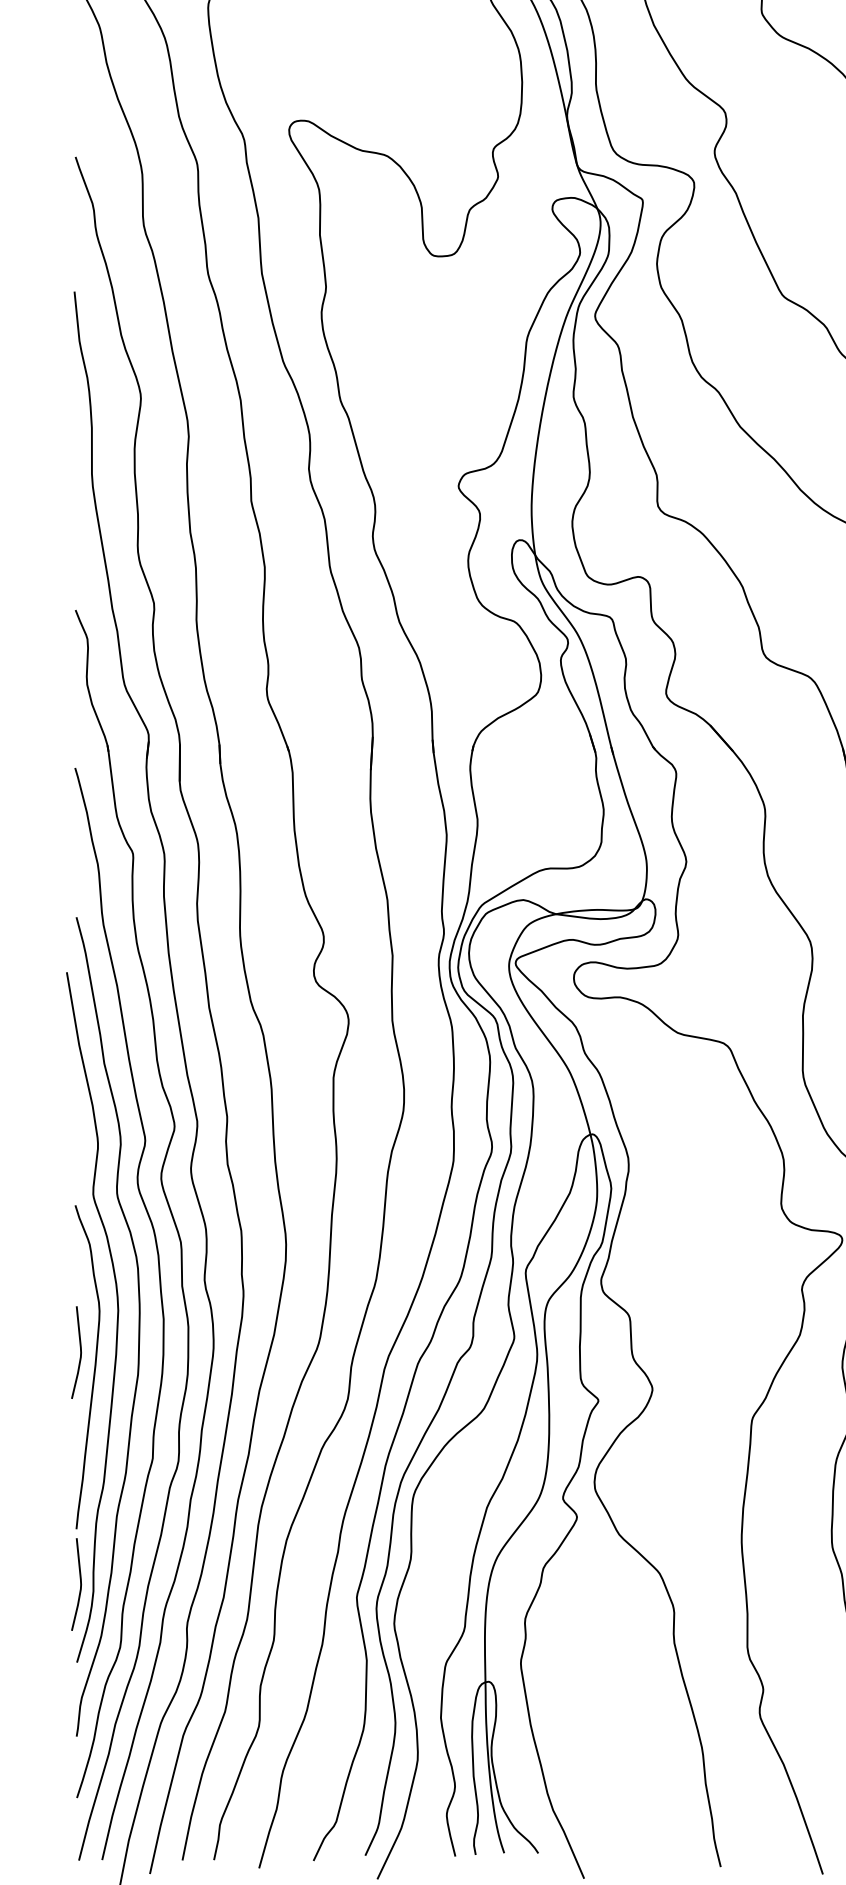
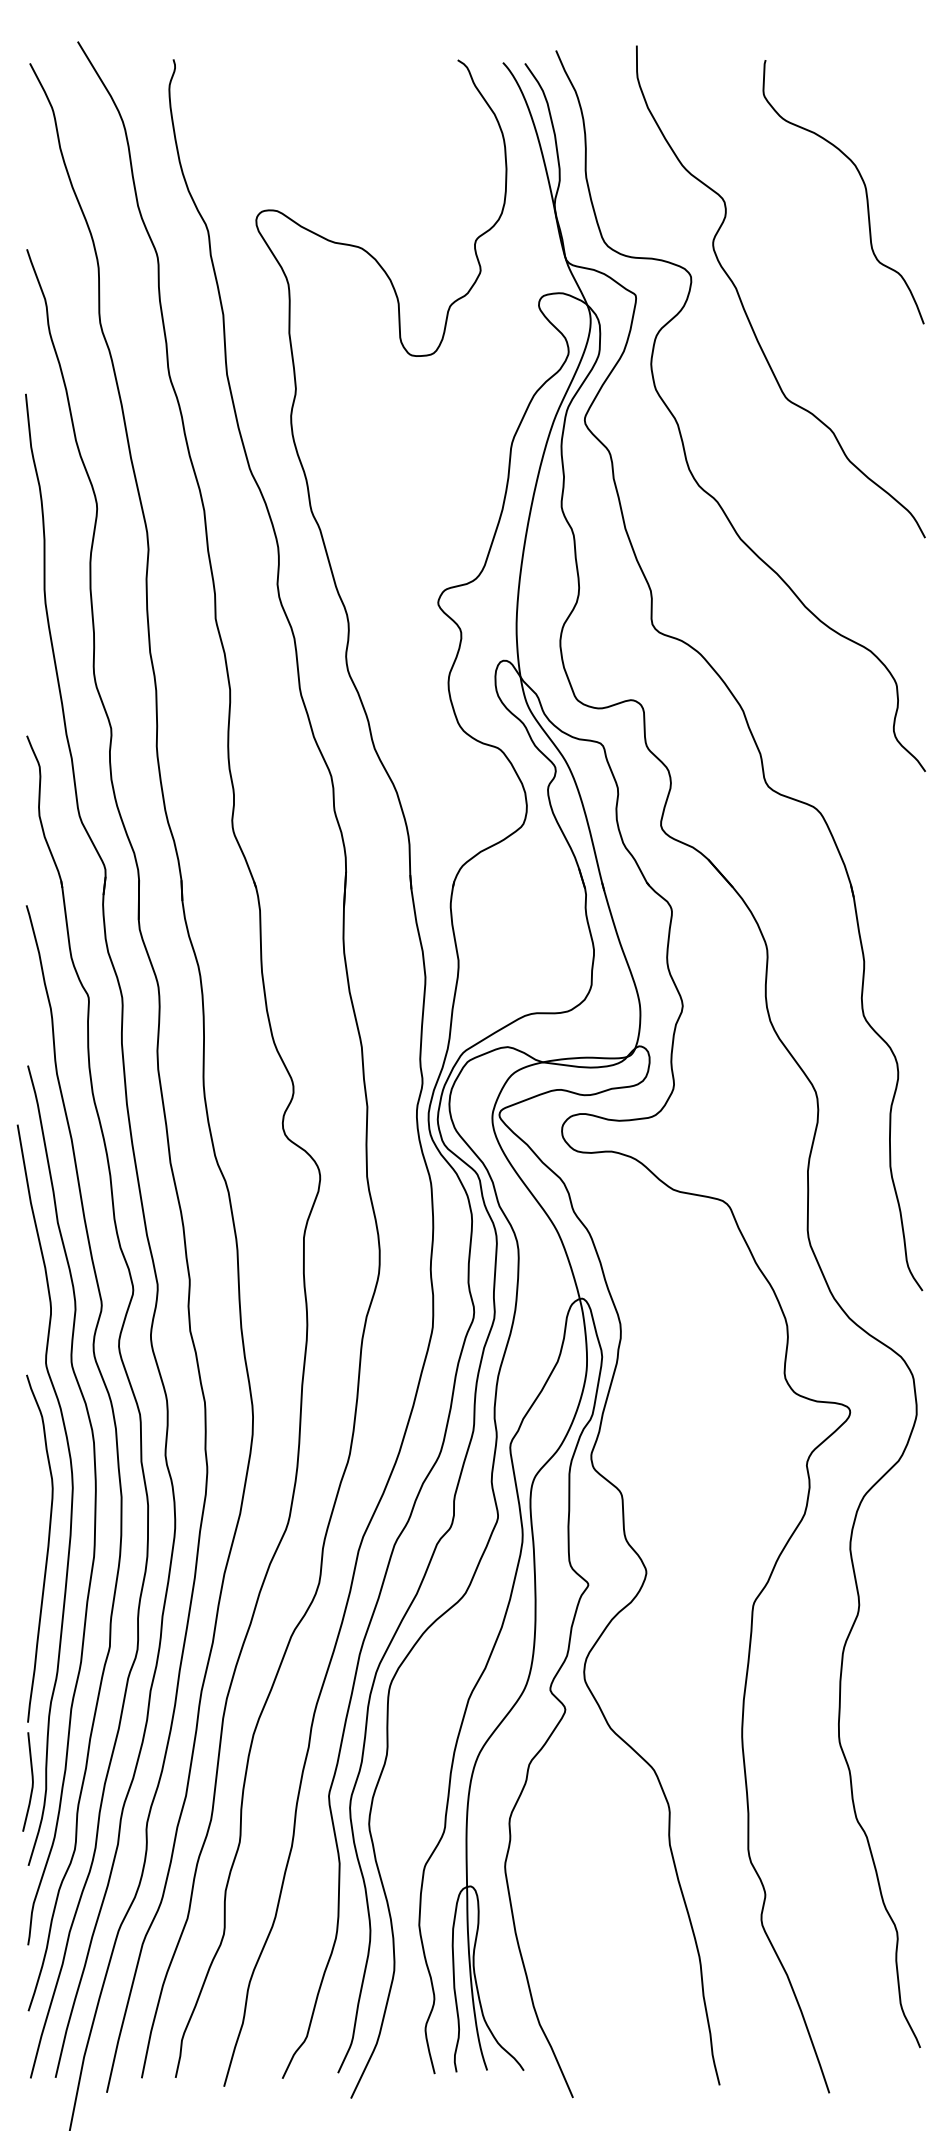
curve: (79, 1350) -> (31, 1530), removed

